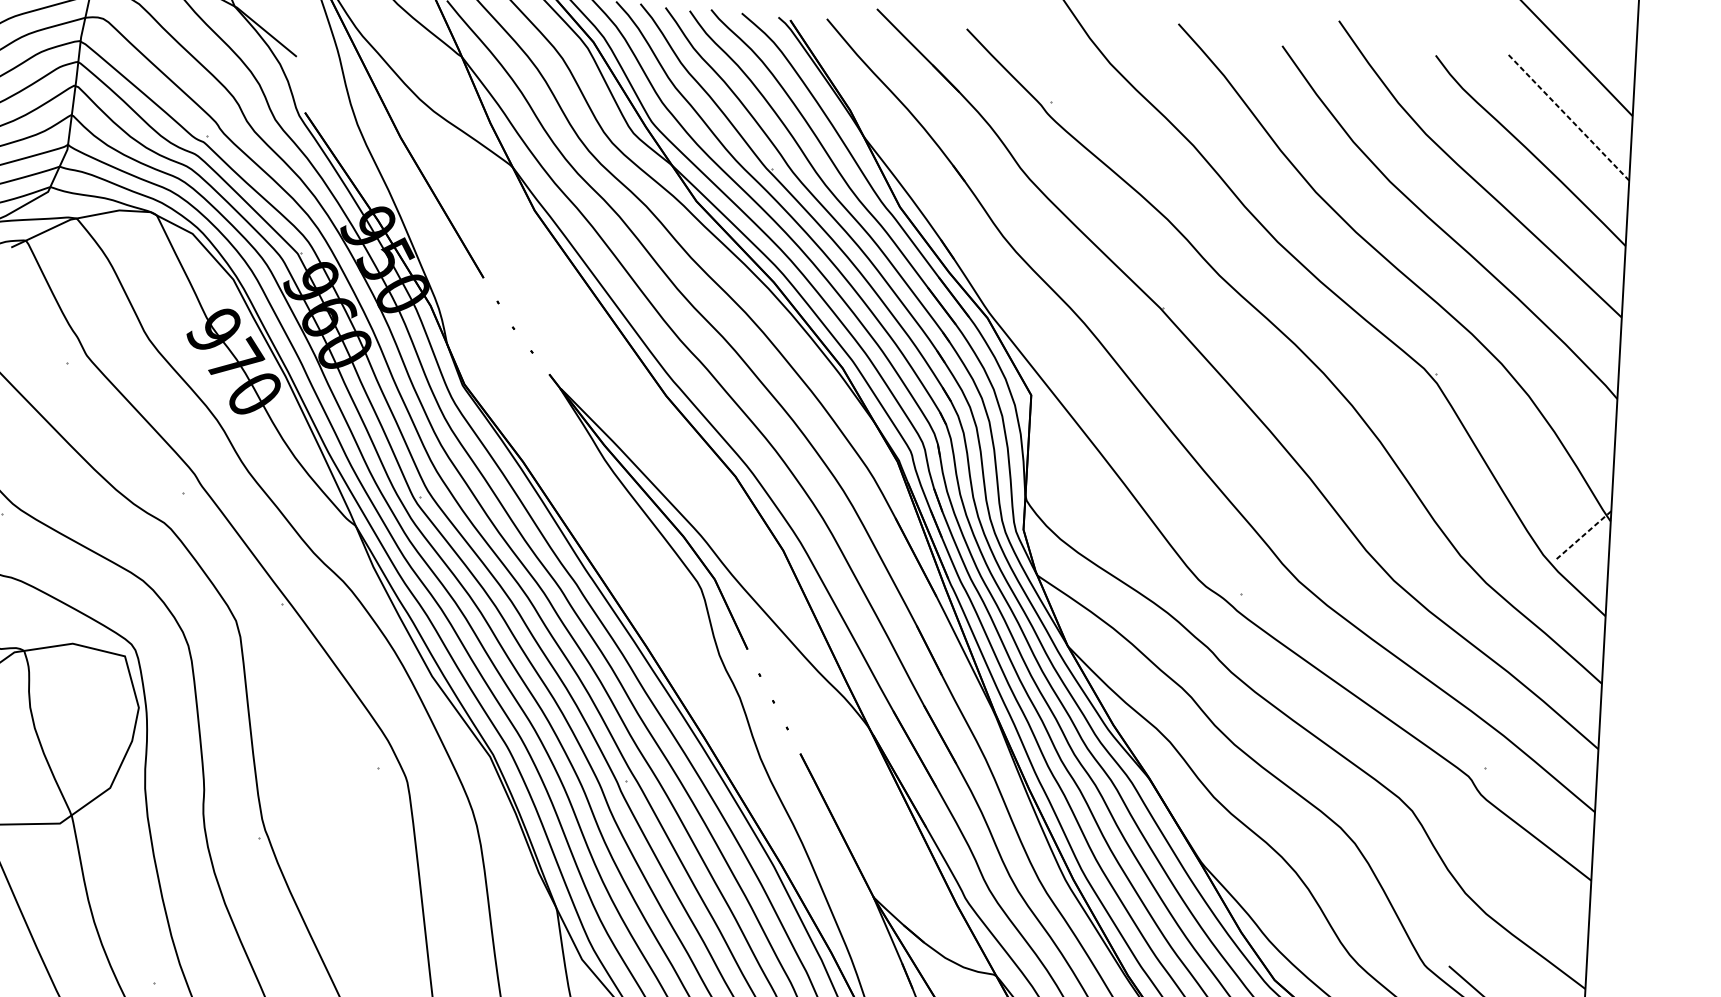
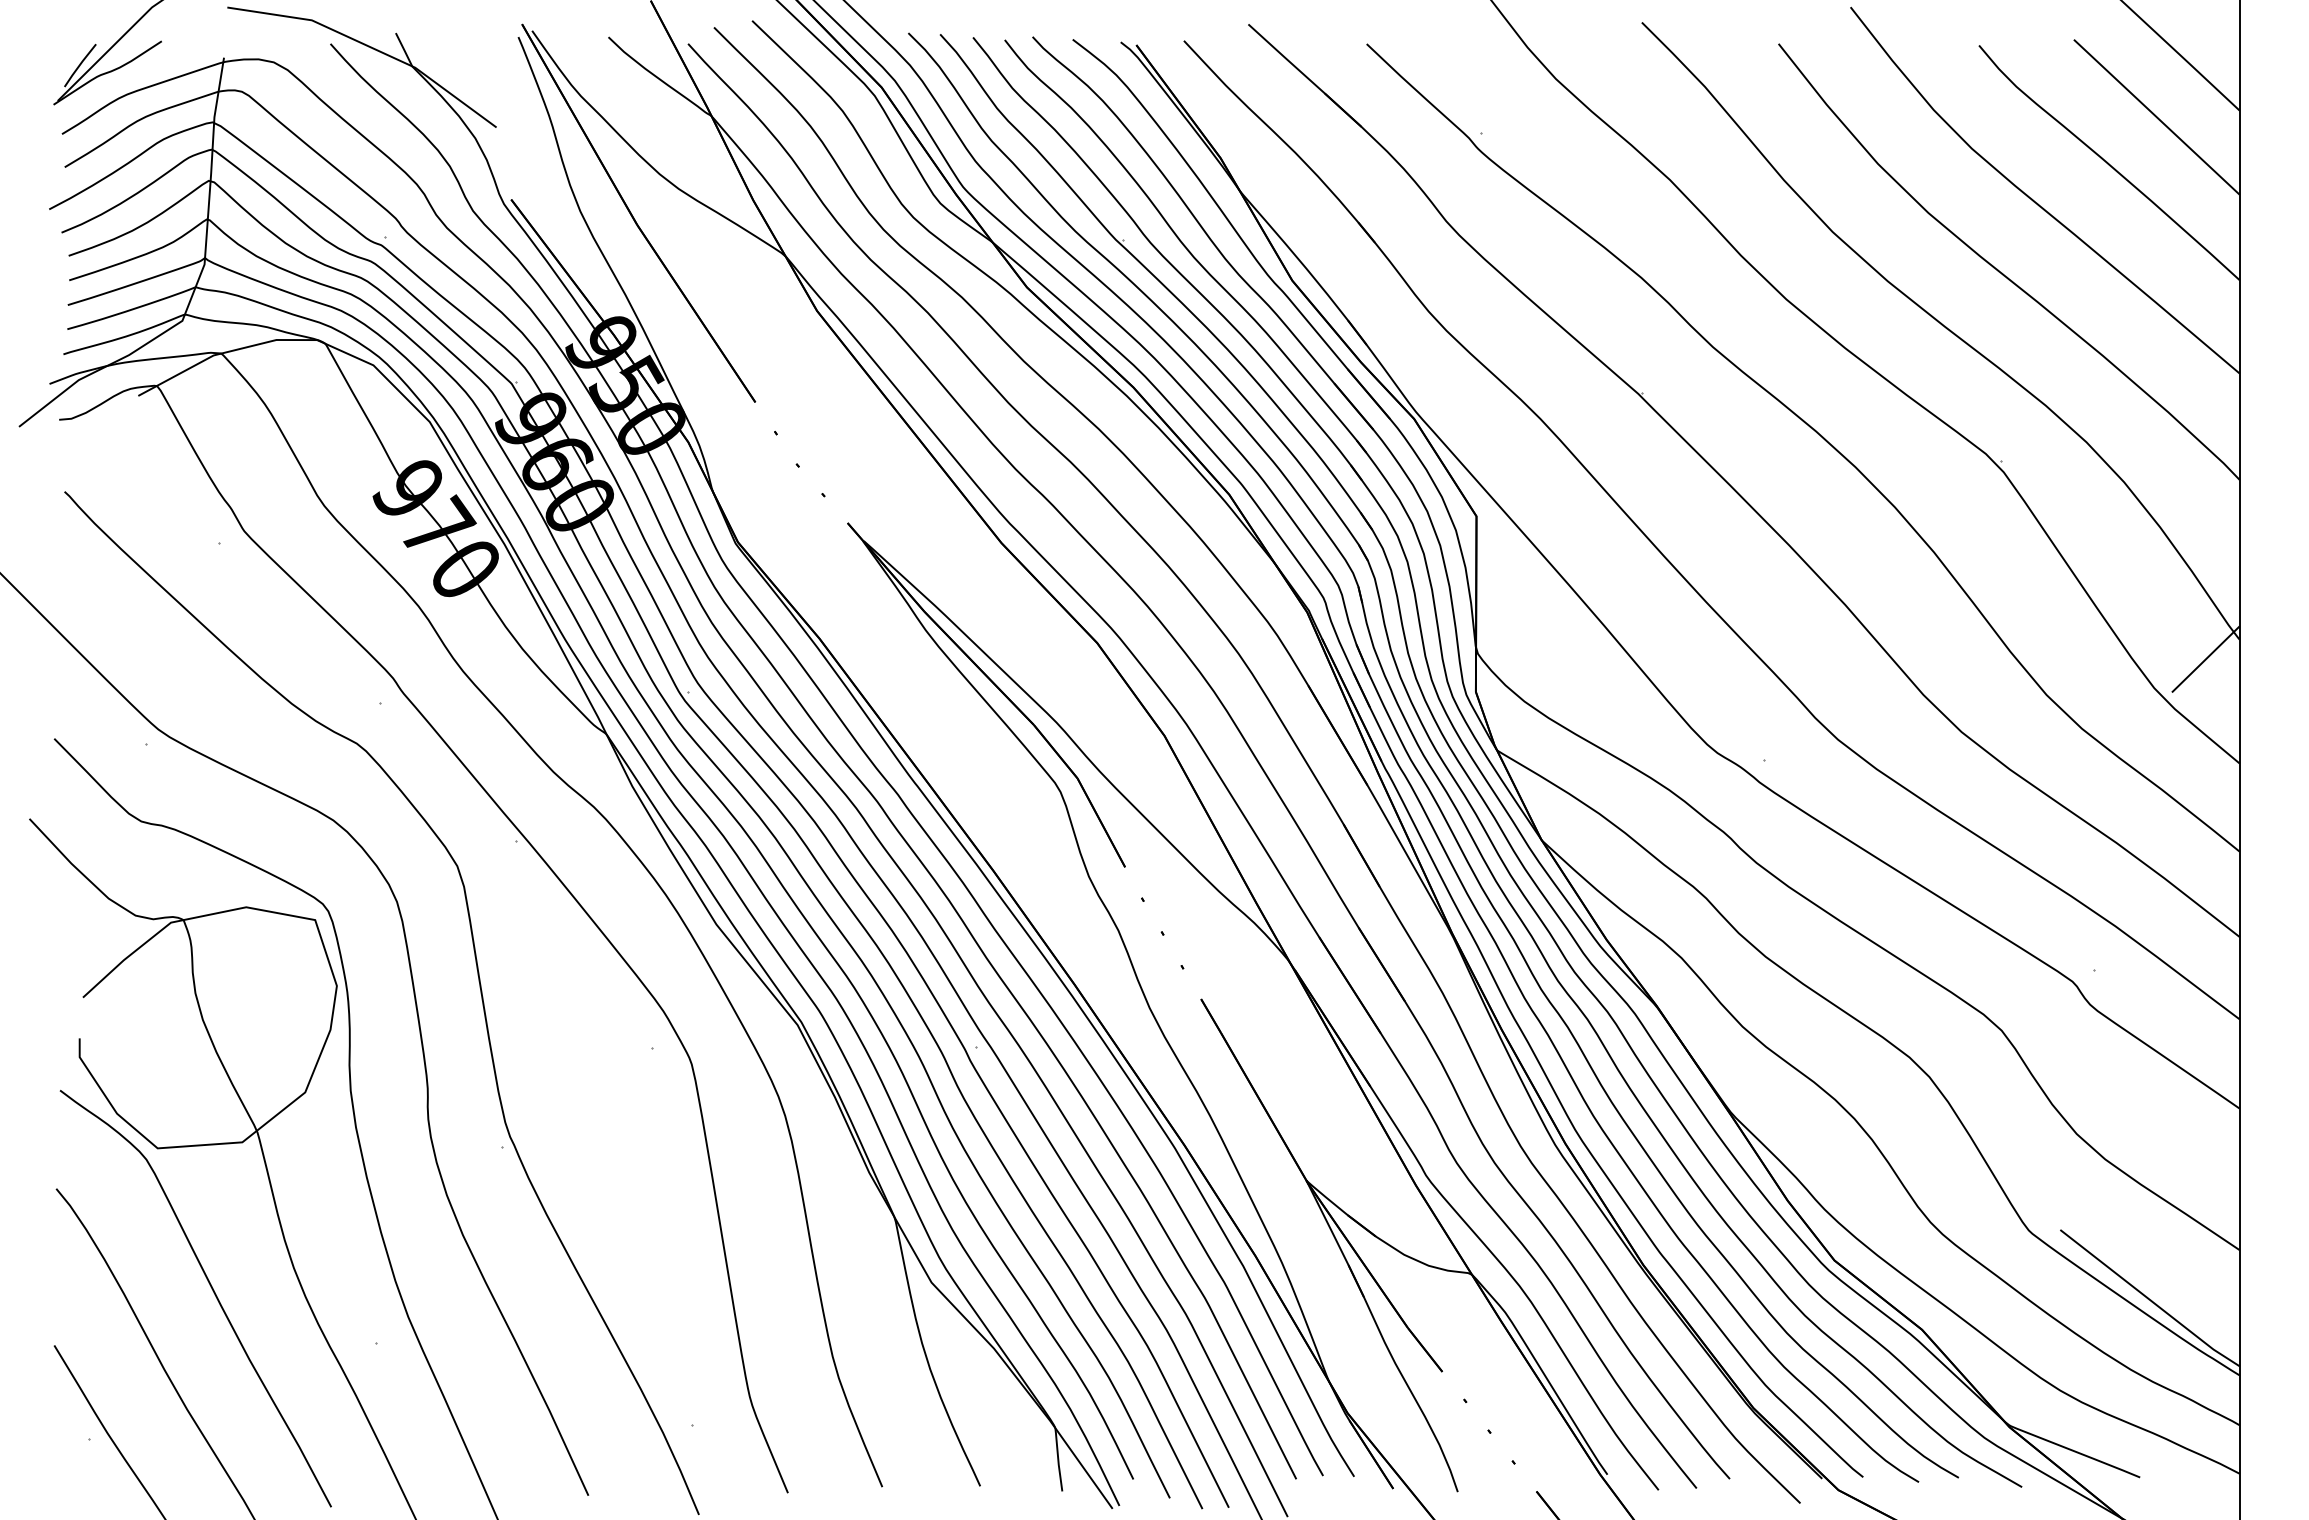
line: (1569, 118) -> (2157, 117), dashed -> solid
line: (1583, 535) -> (2205, 659), dashed -> solid

